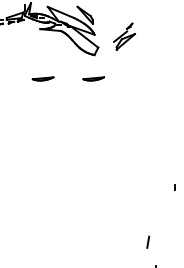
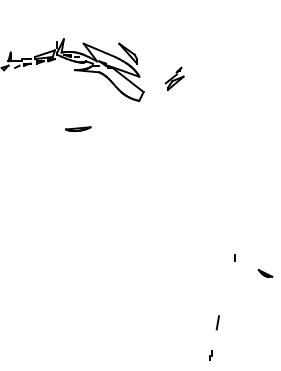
part: (124, 36) -> (174, 78), size x0.71
part: (93, 78) -> (138, 128), removed
line: (147, 241) -> (217, 322), moved

